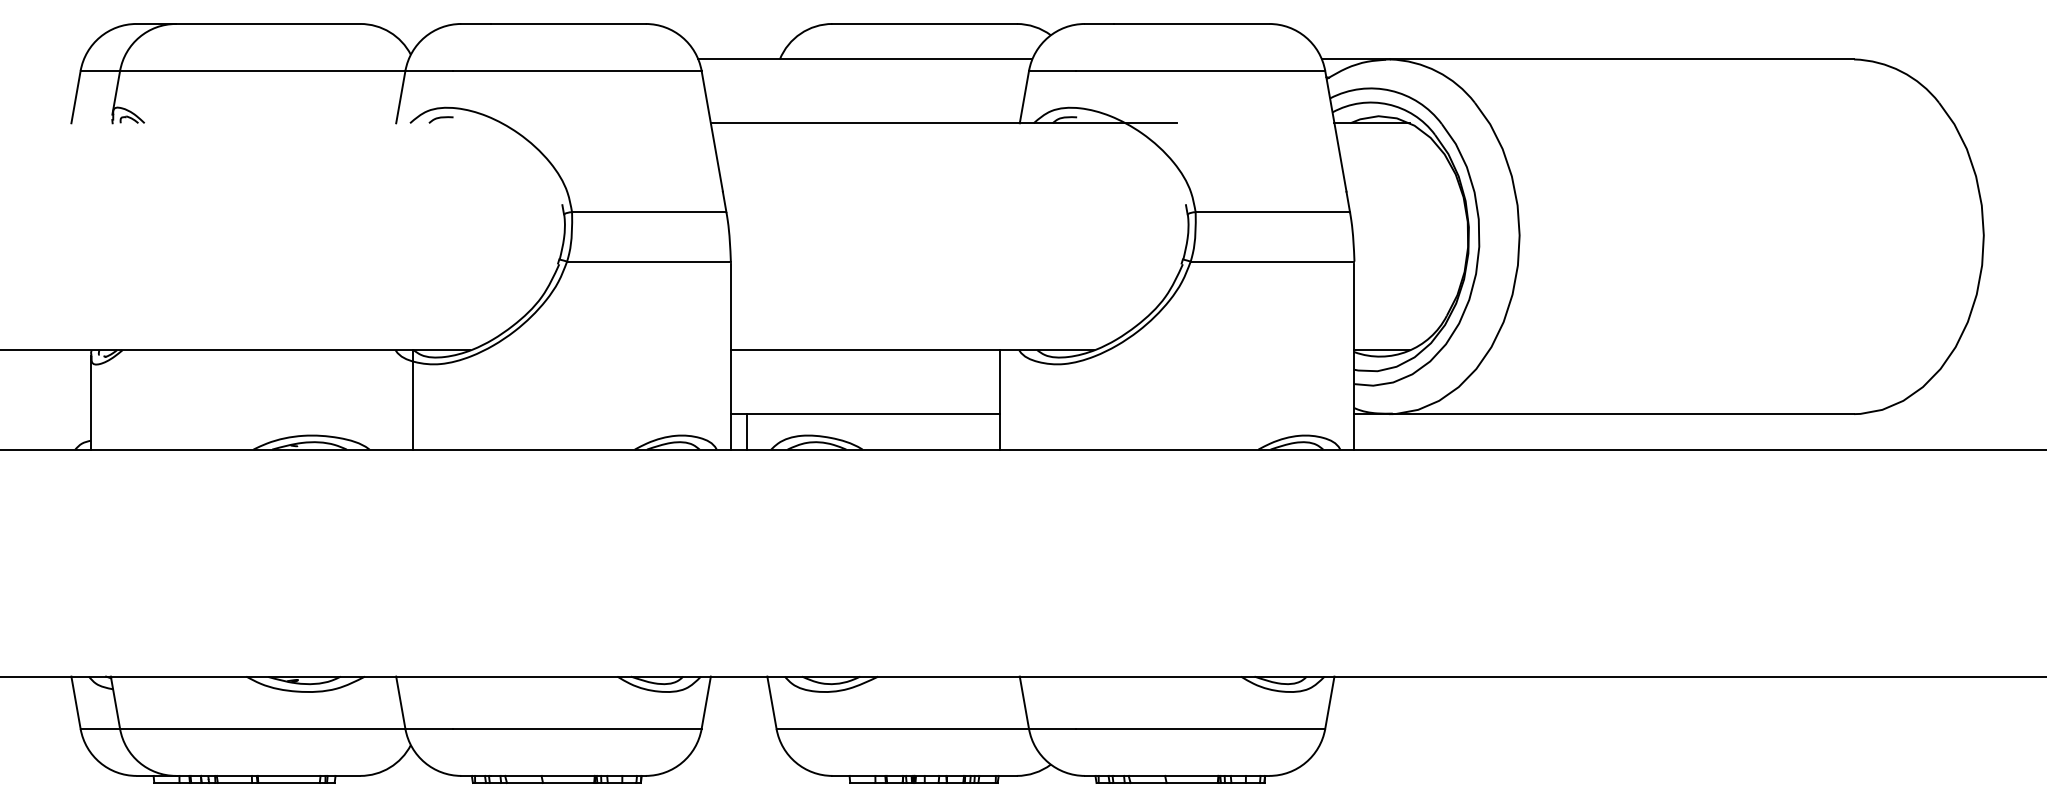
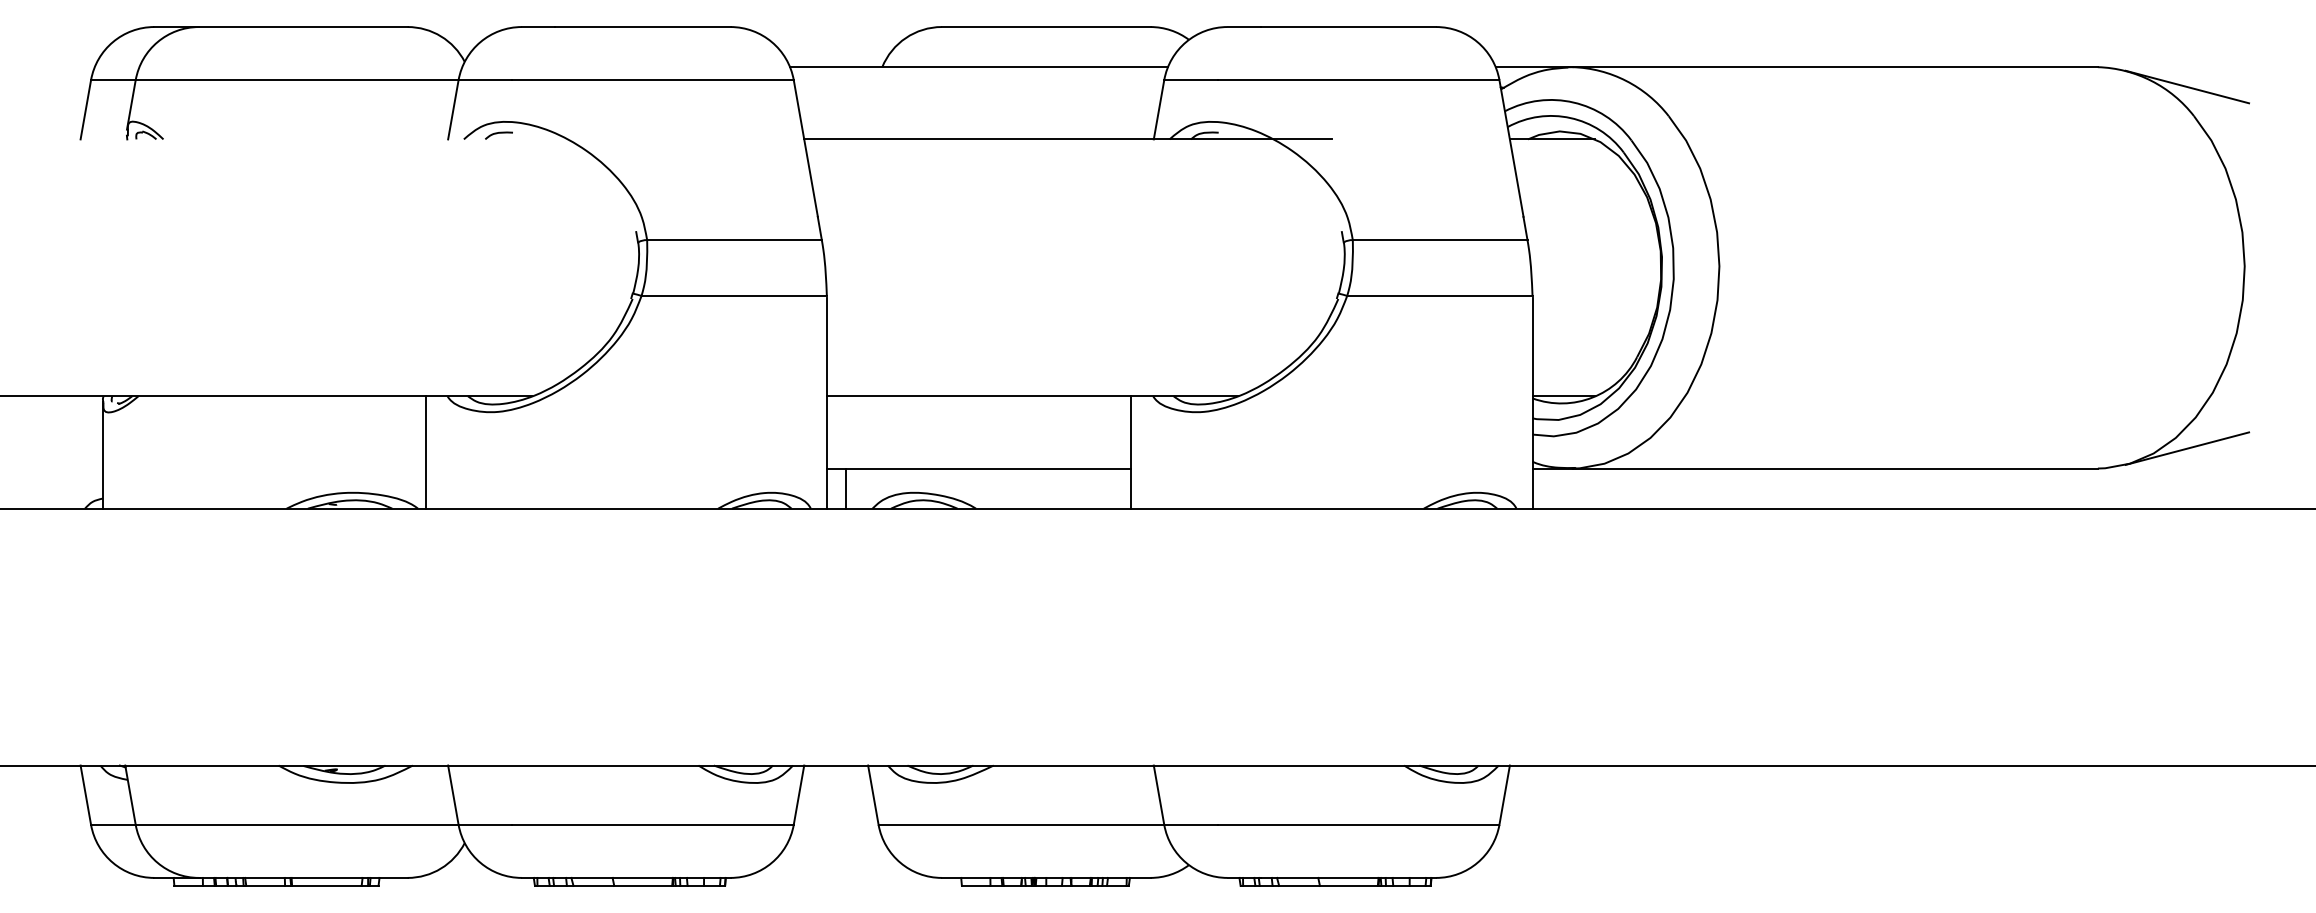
line: (1932, 76) -> (2186, 86), added
line: (1932, 396) -> (2186, 448), added
line: (413, 399) -> (425, 451), moved

